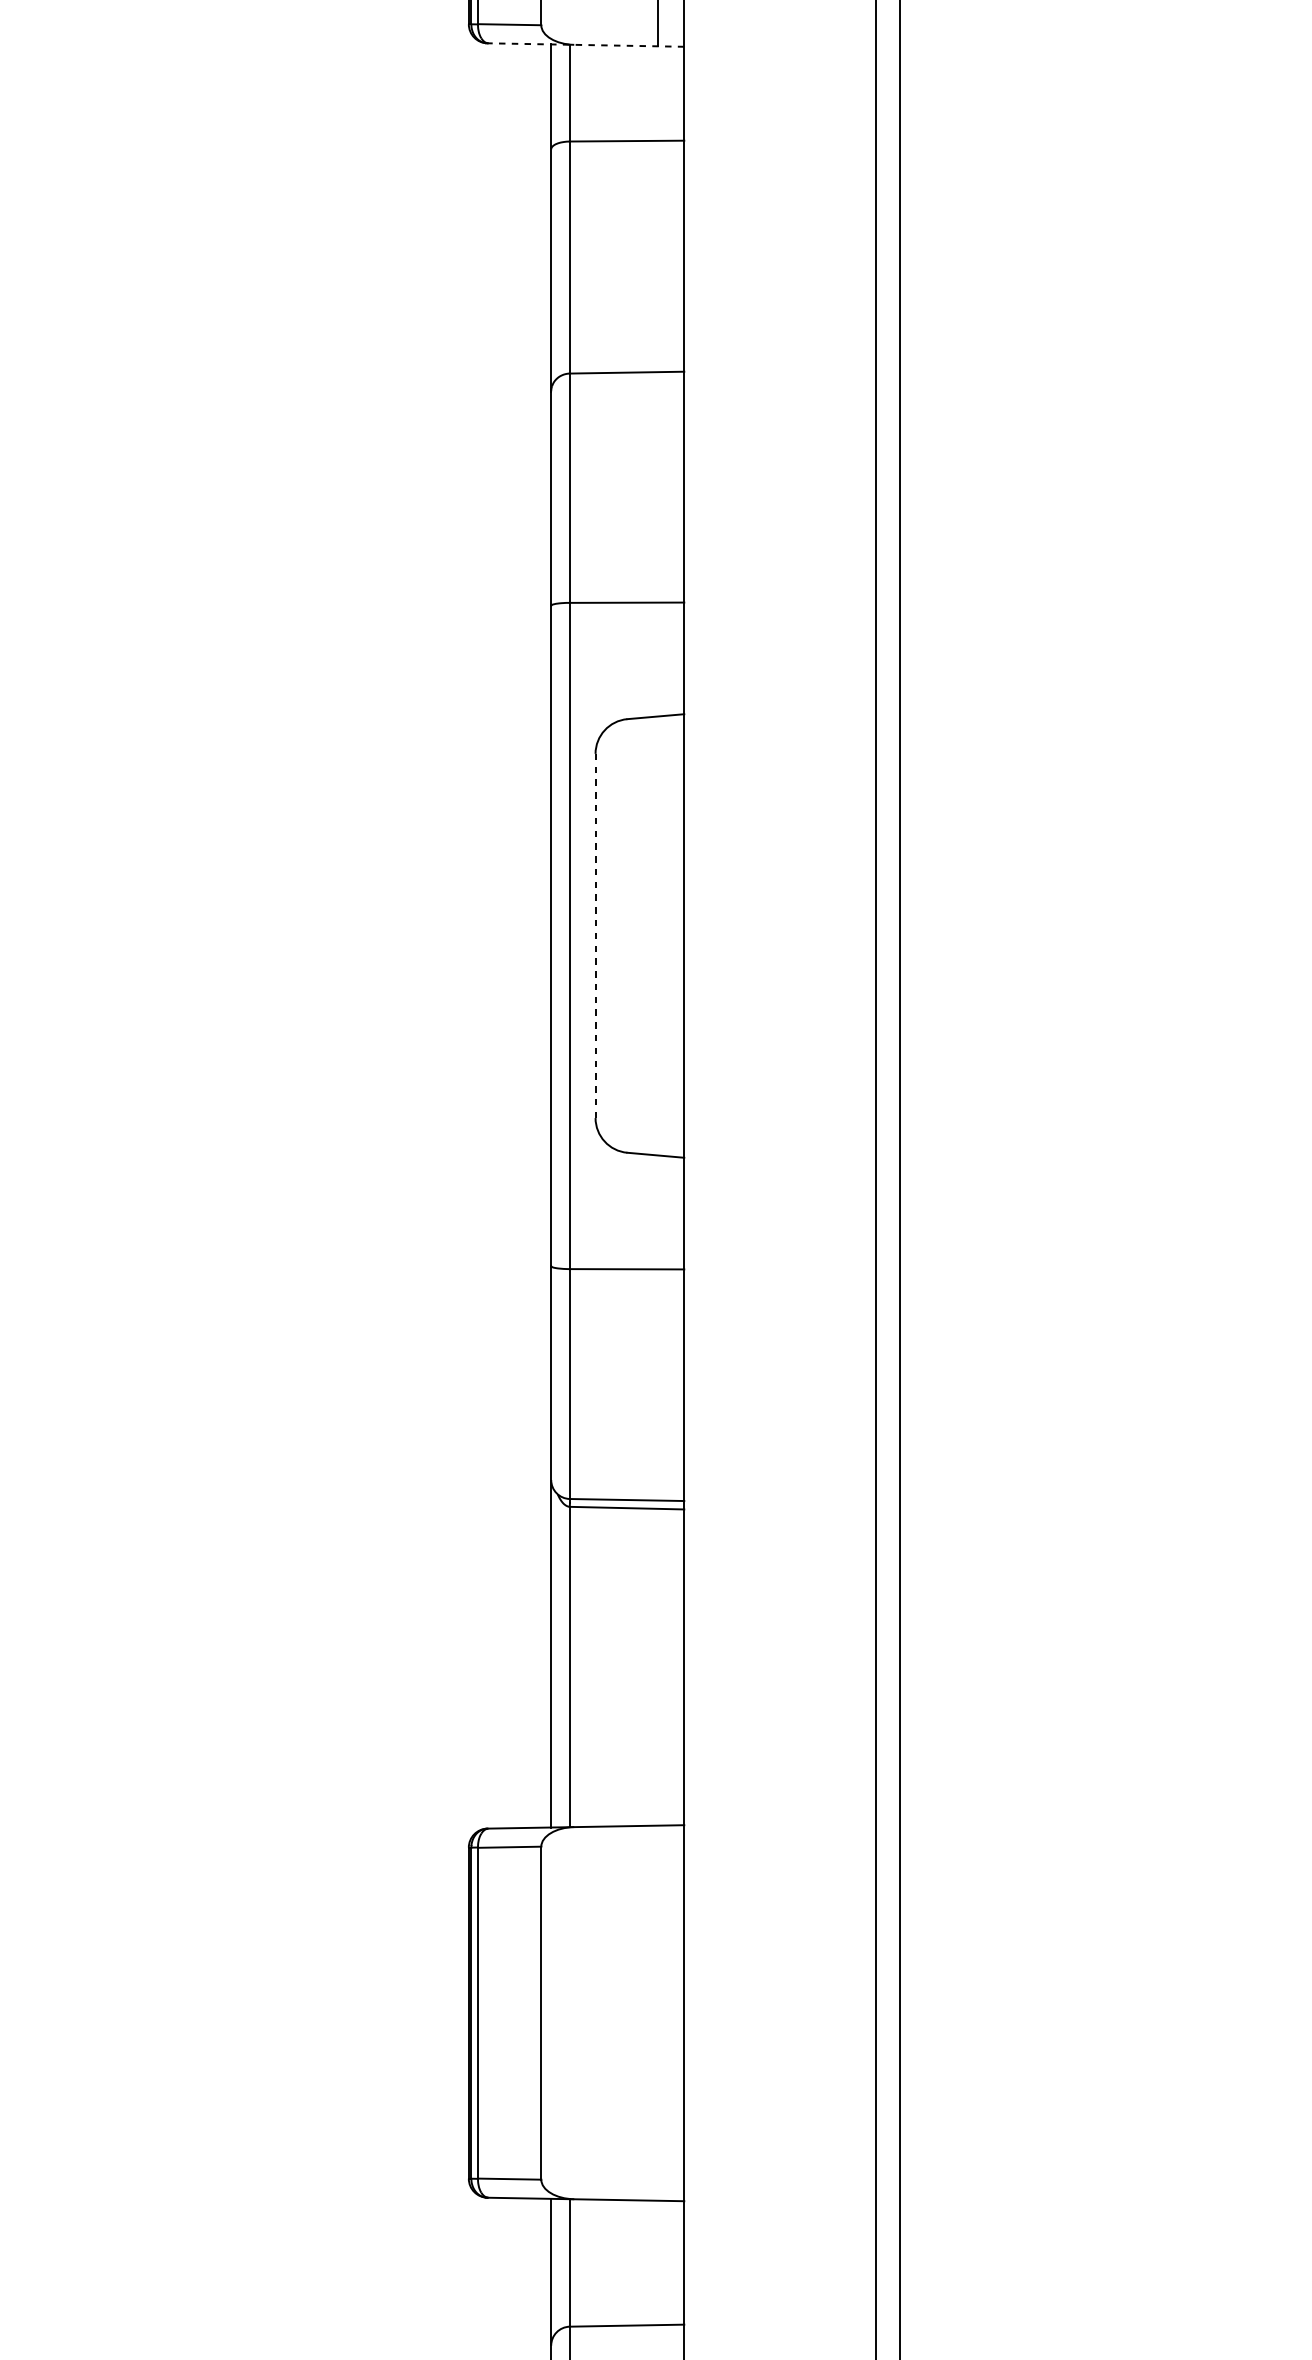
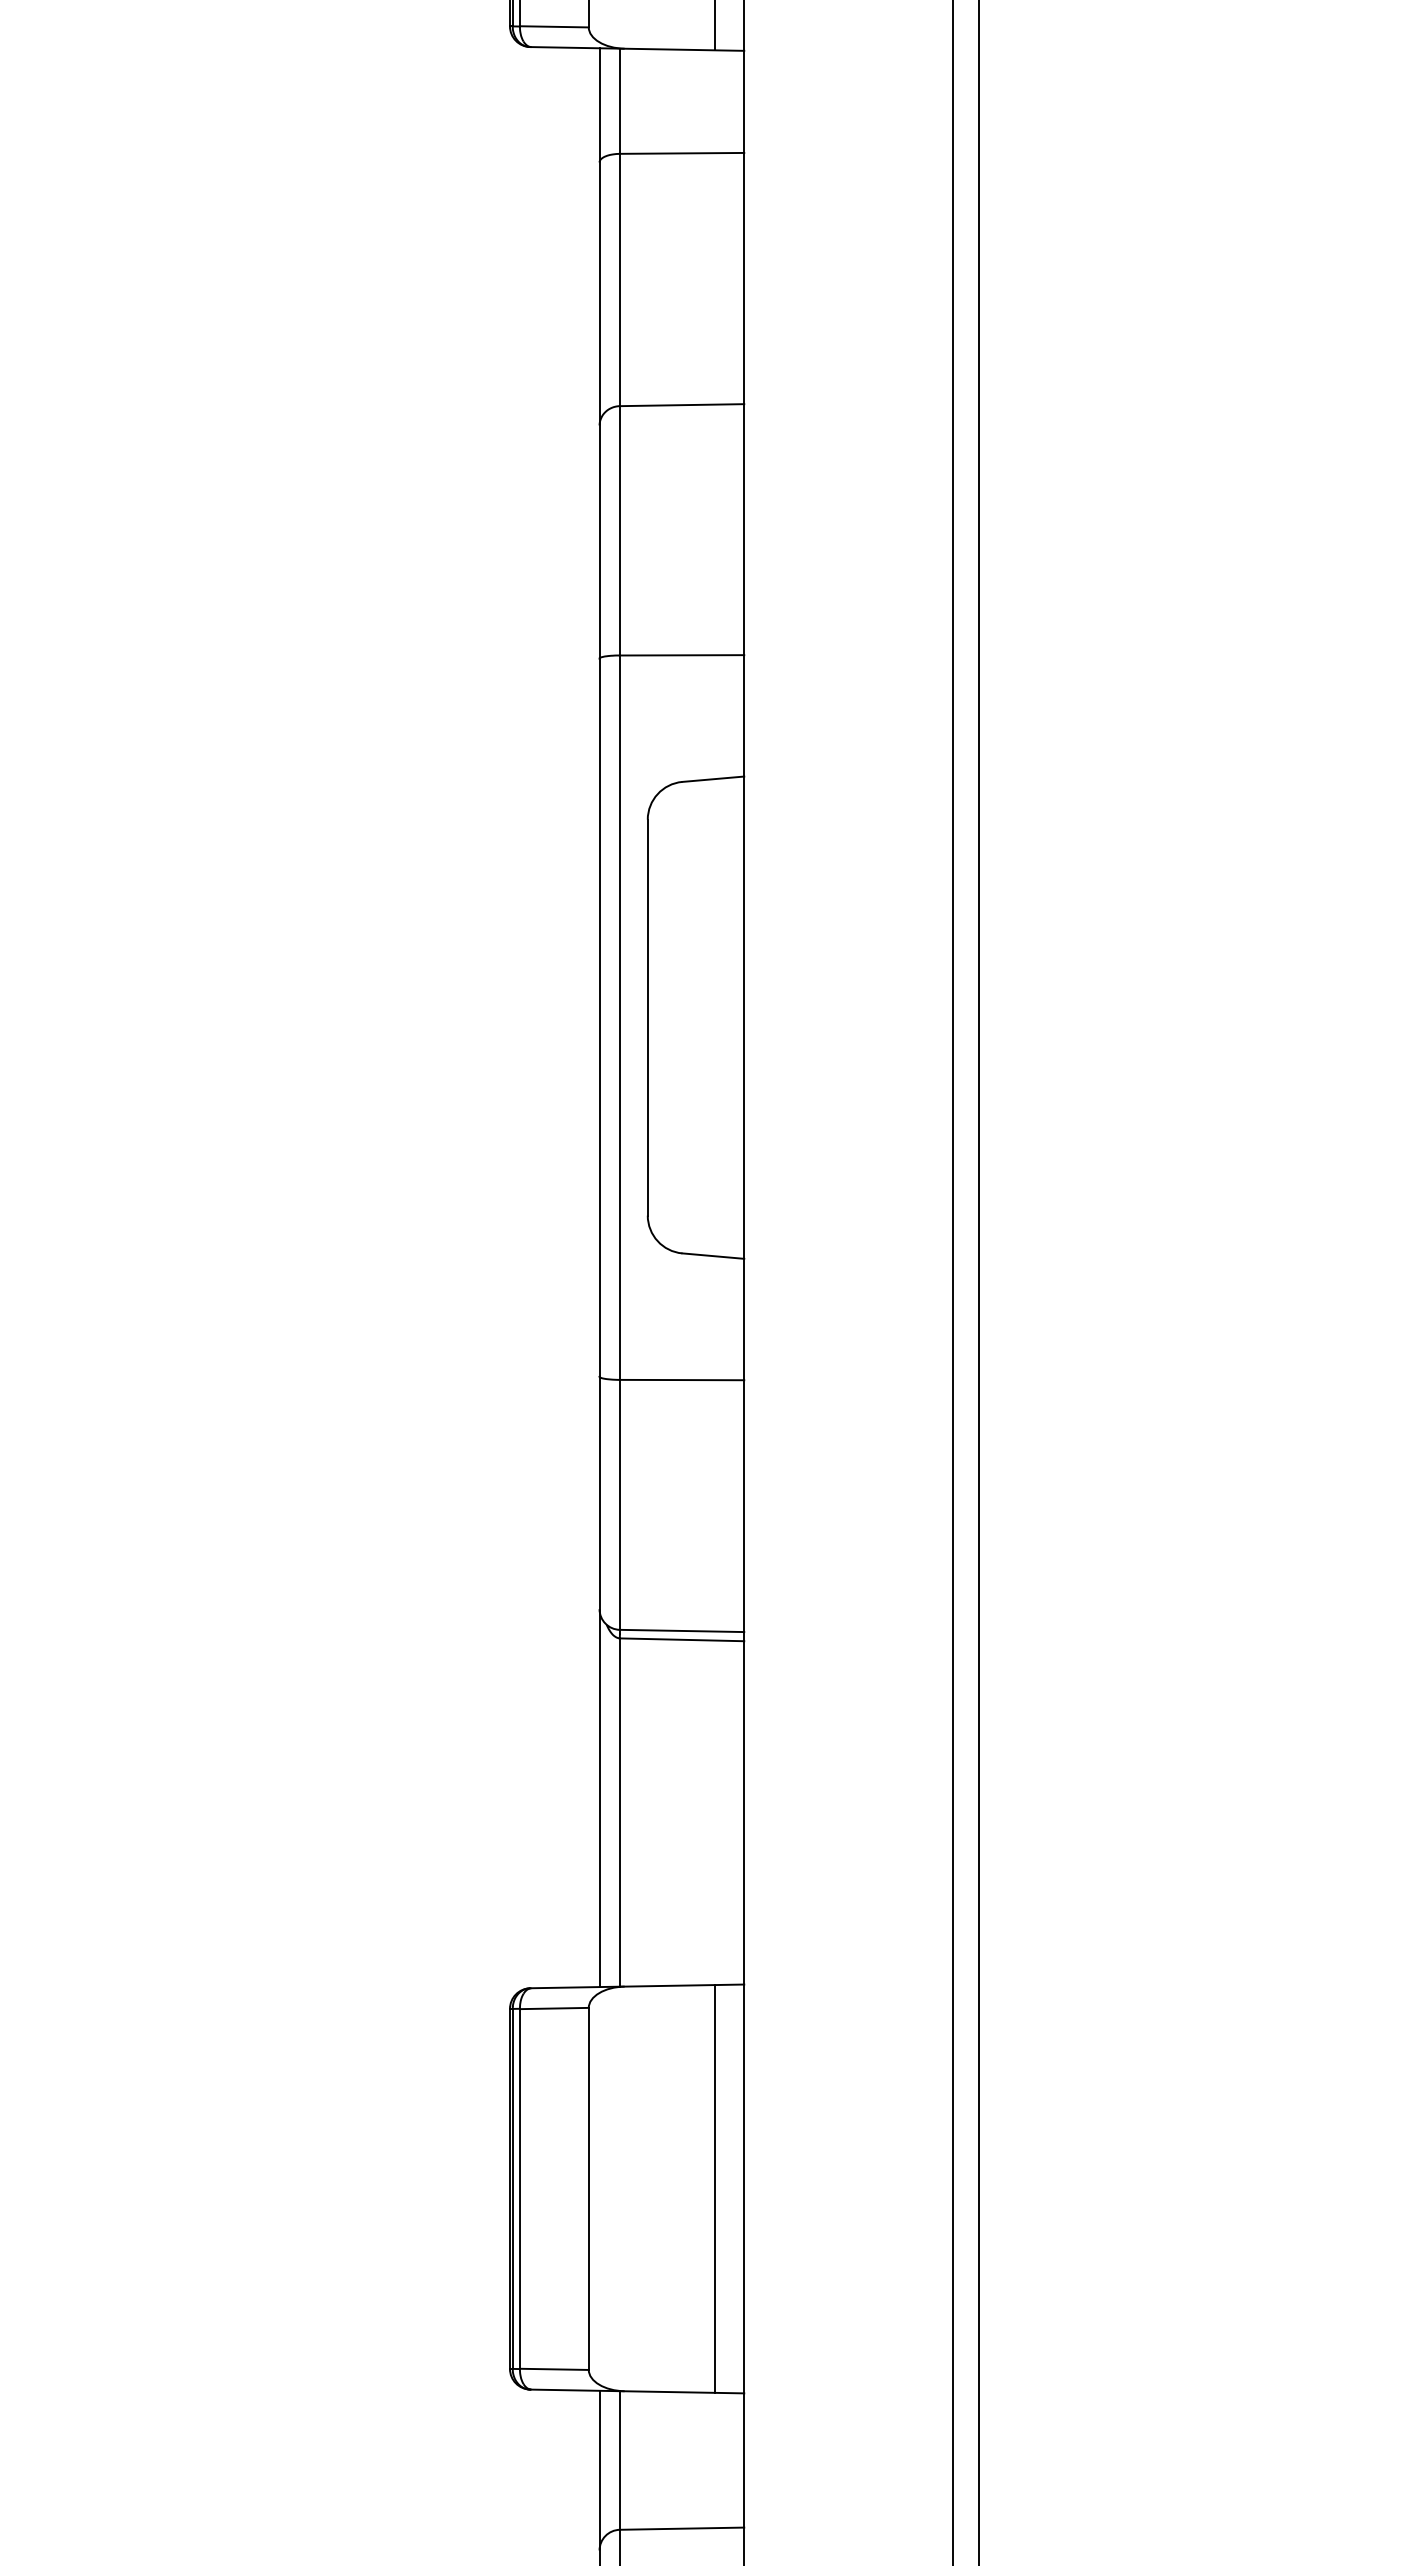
line: (585, 44) -> (636, 48), dashed -> solid
line: (595, 935) -> (647, 1017), dashed -> solid
line: (657, 2012) -> (715, 2188), added

